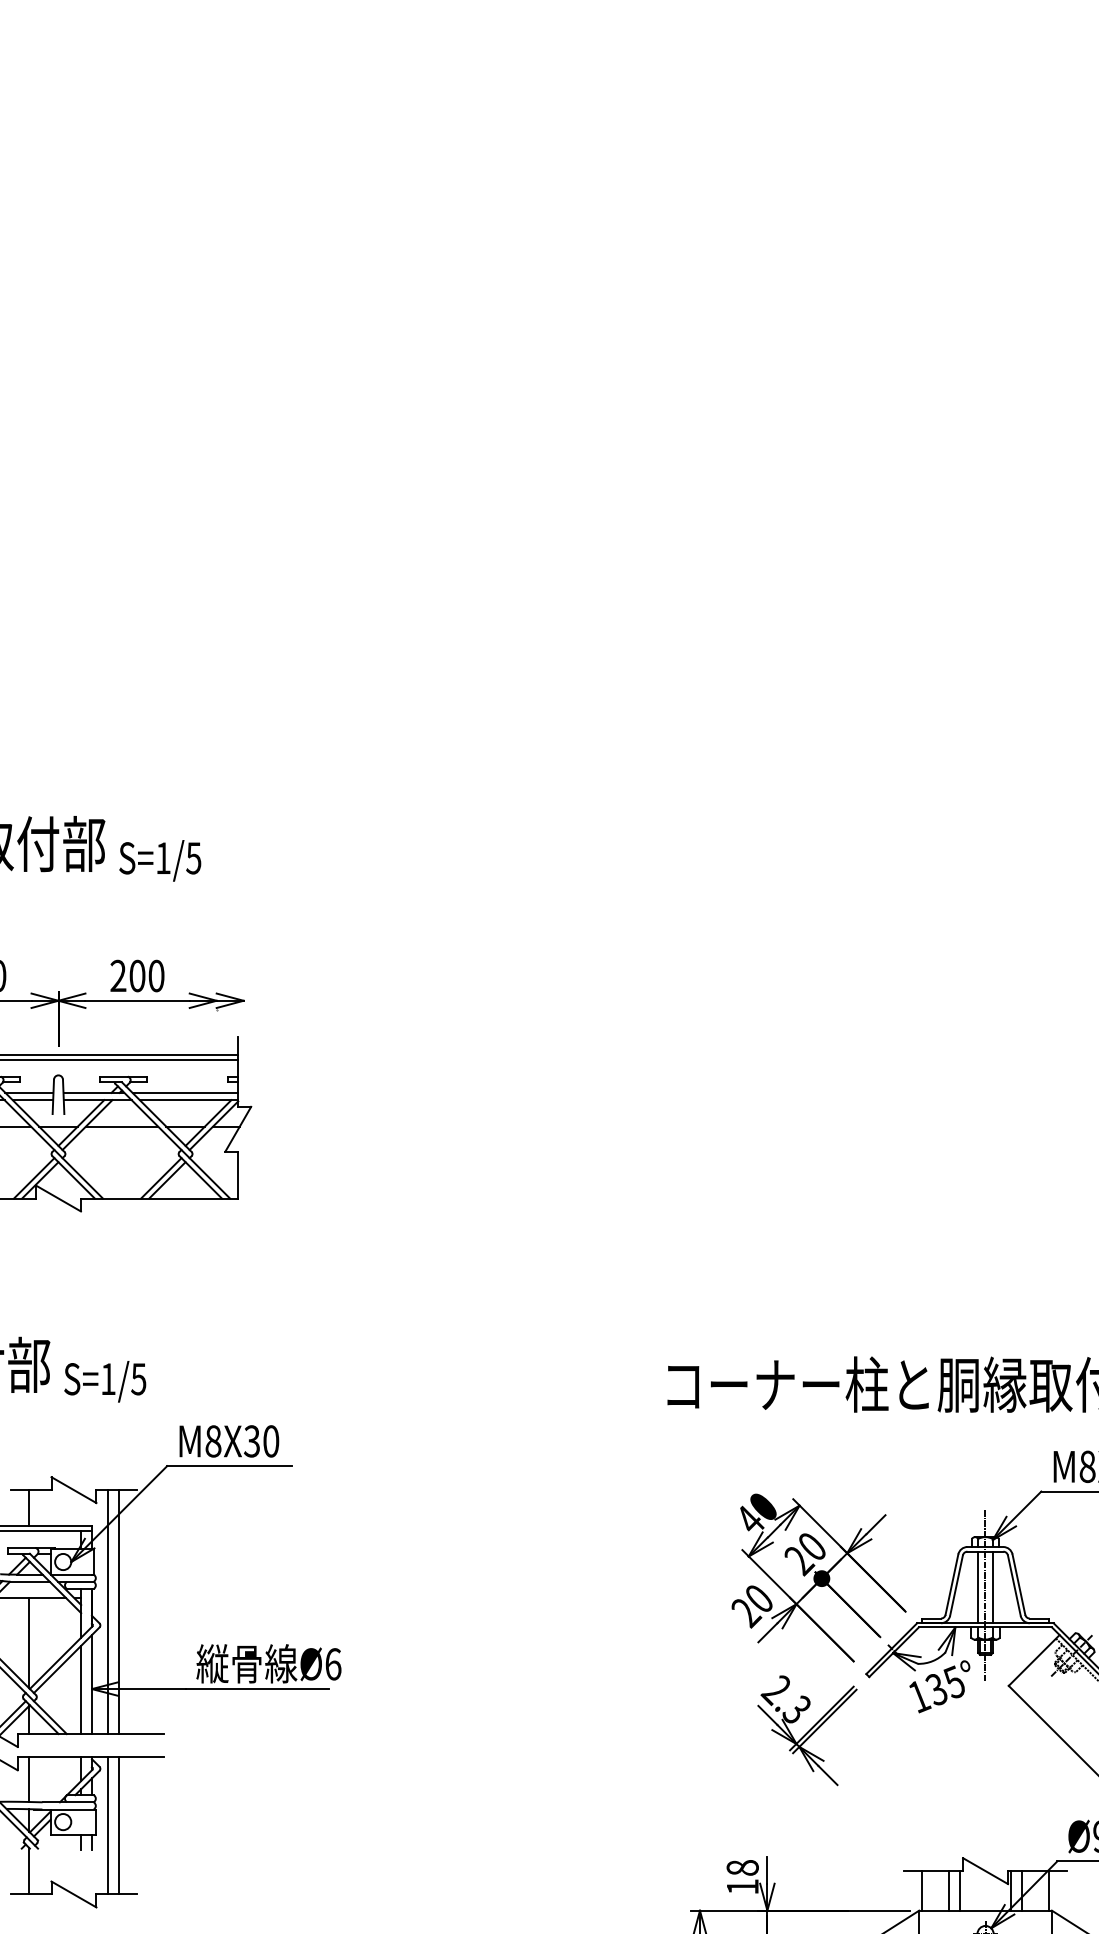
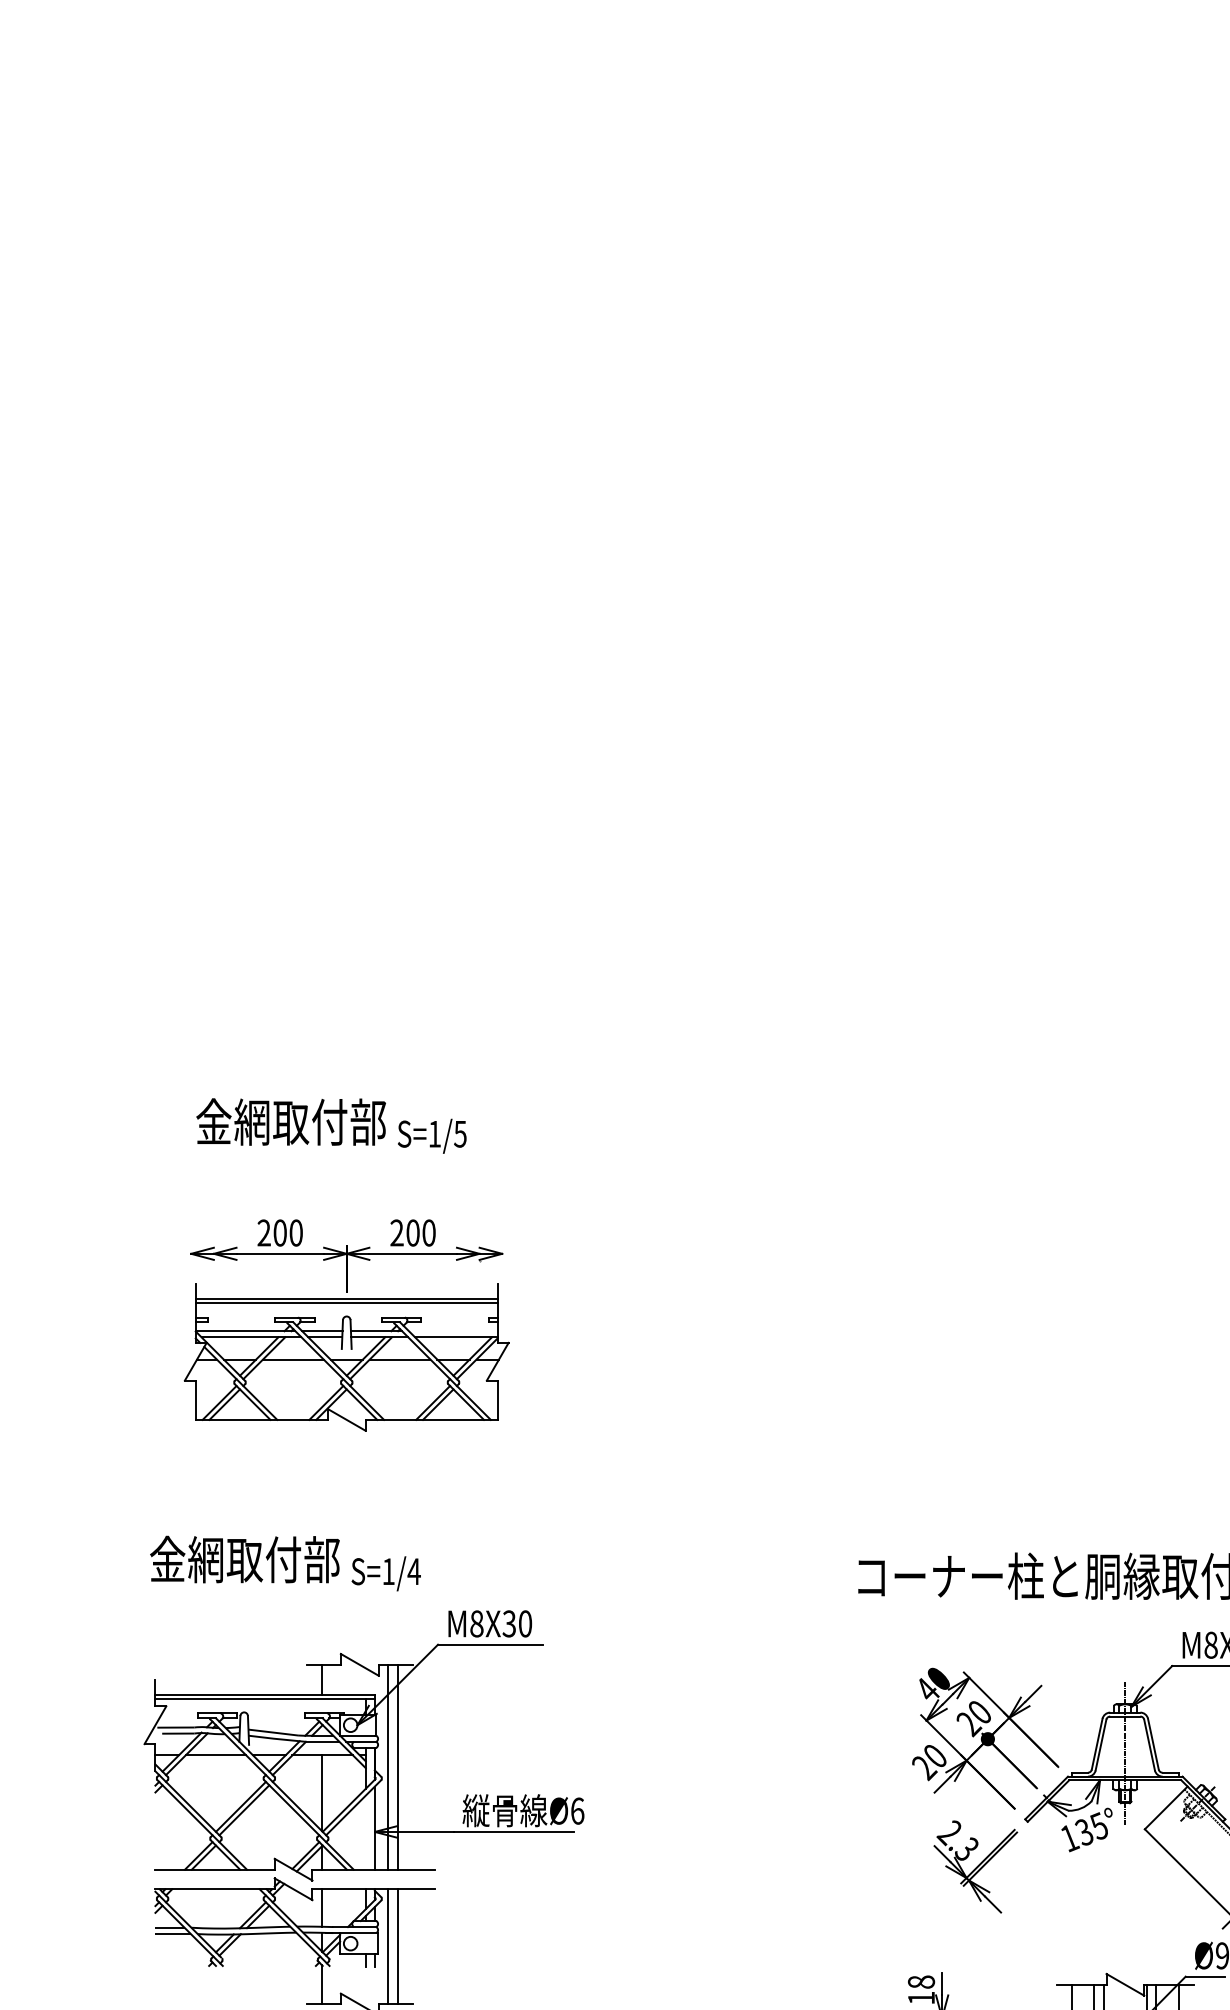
line: (184, 1093) -> (452, 1331), removed
text: (137, 1378) -> (413, 1571), S=1/5 -> S=1/4
line: (978, 1587) -> (1119, 1746), removed
line: (992, 1587) -> (1131, 1746), removed
line: (80, 1689) -> (365, 1832), removed

